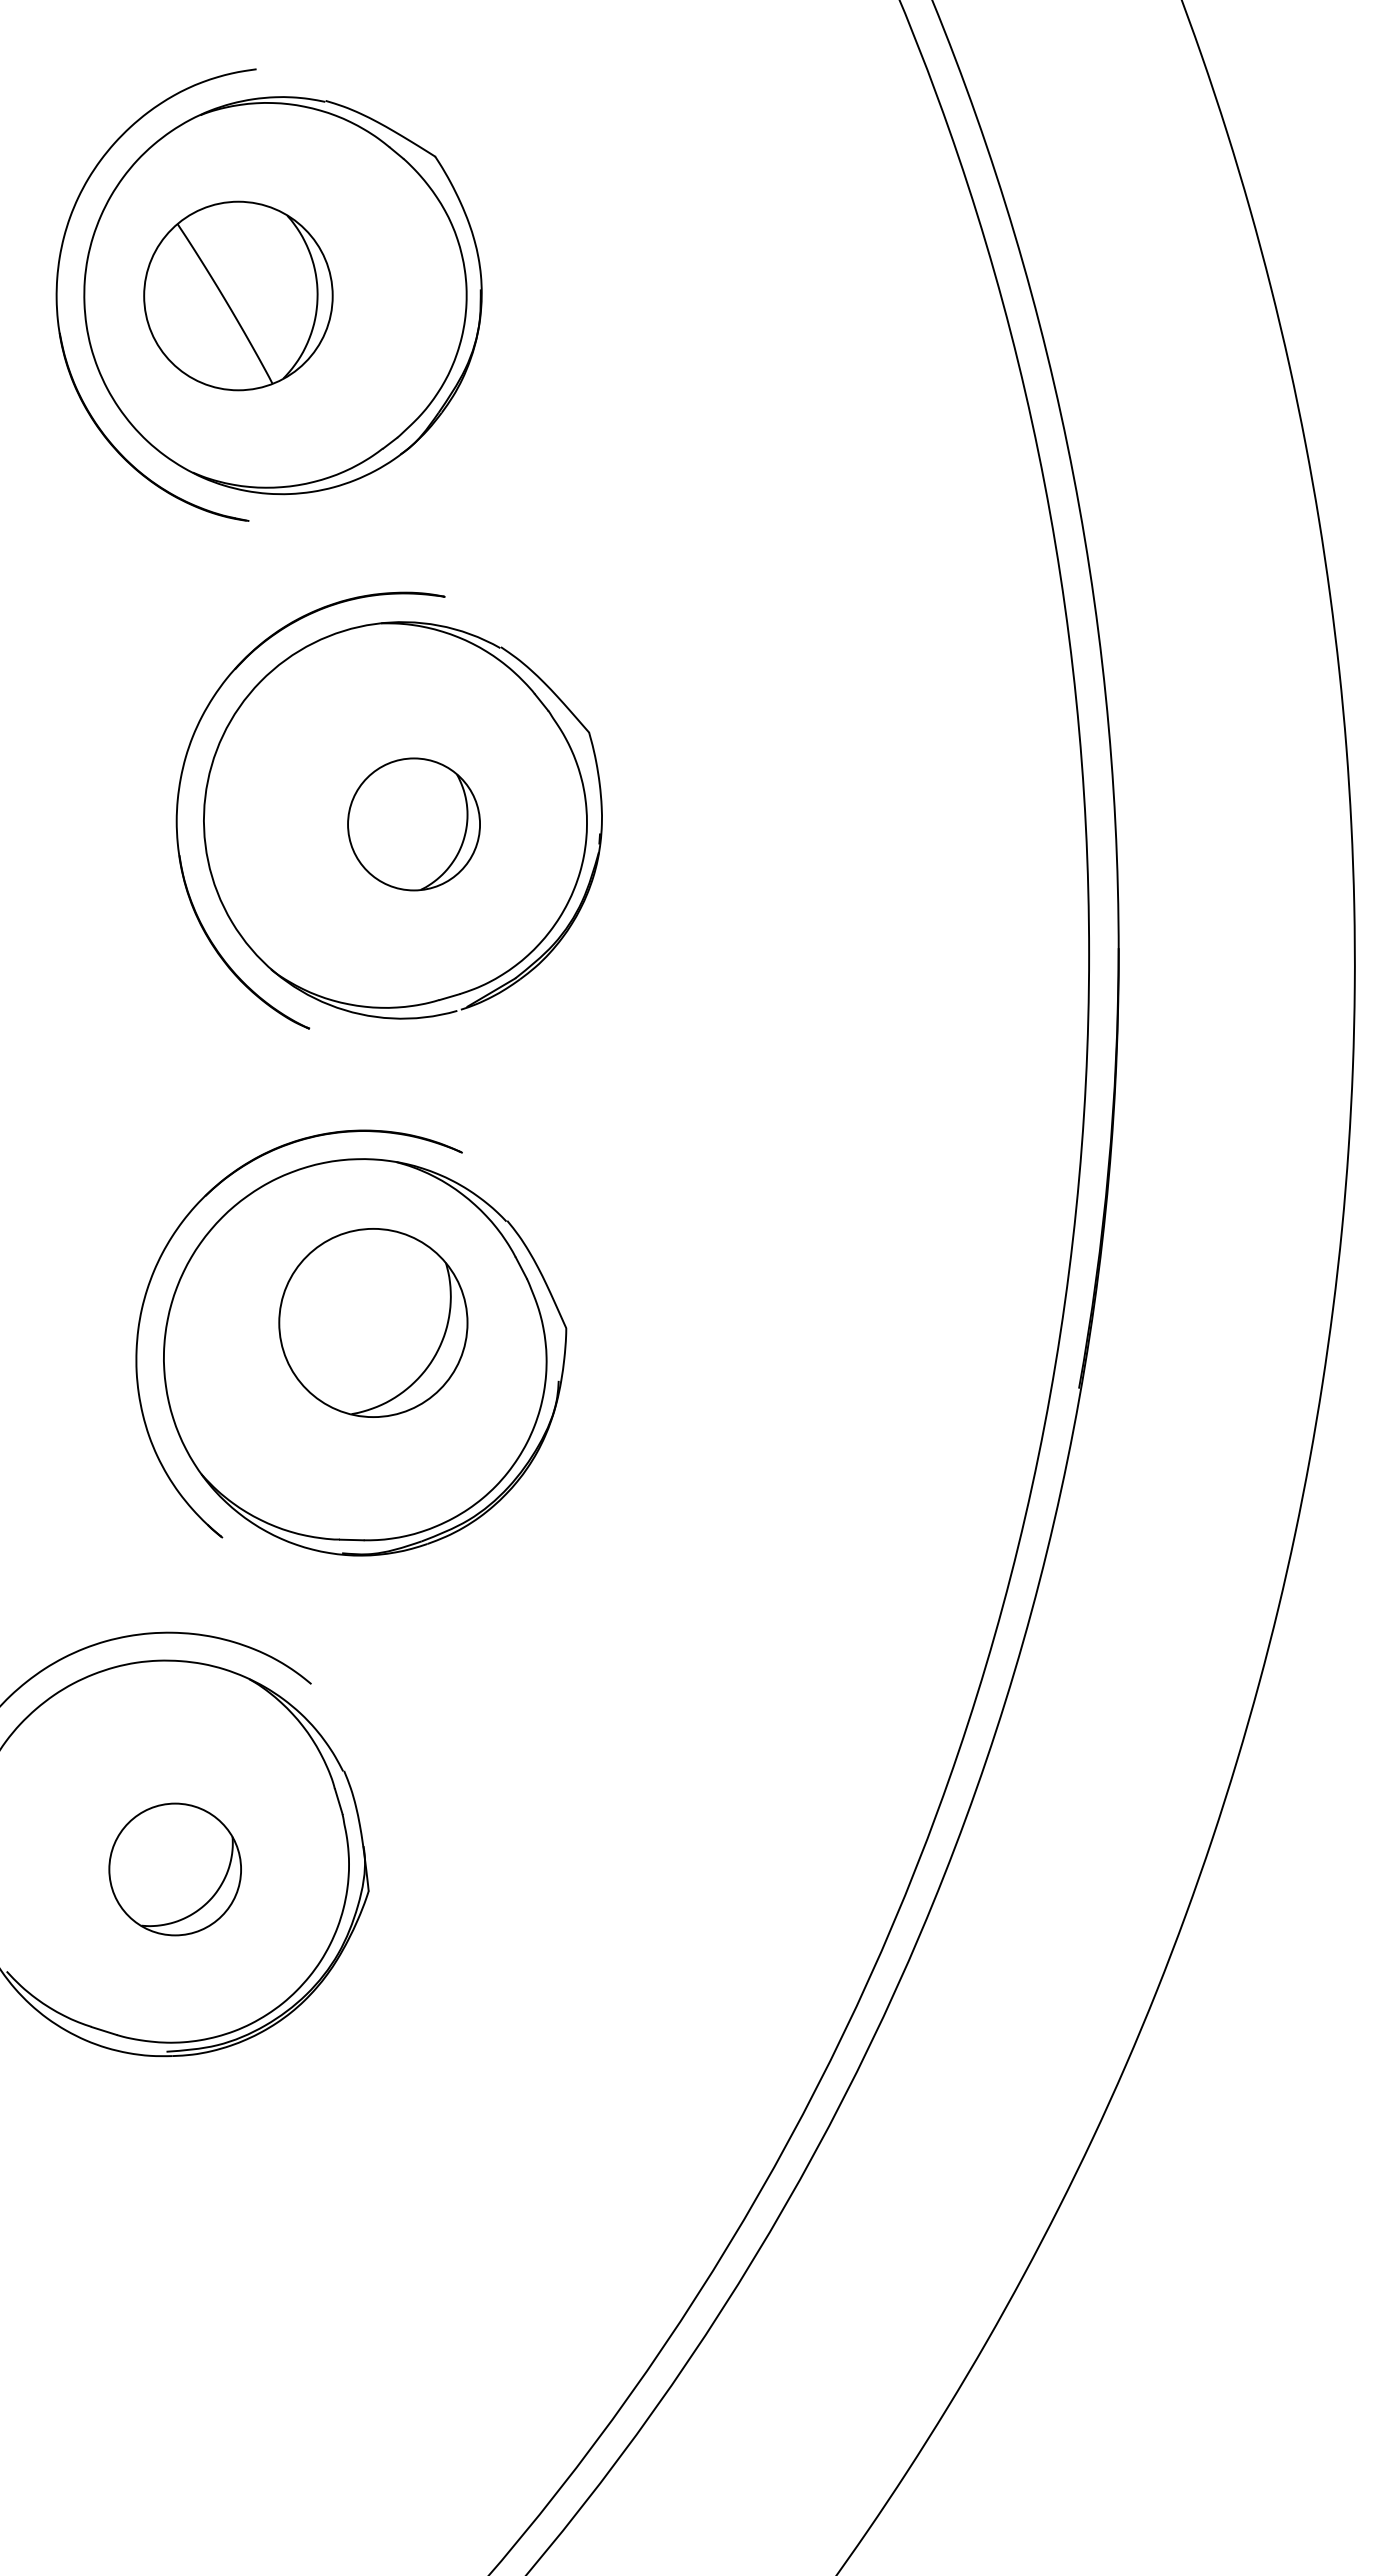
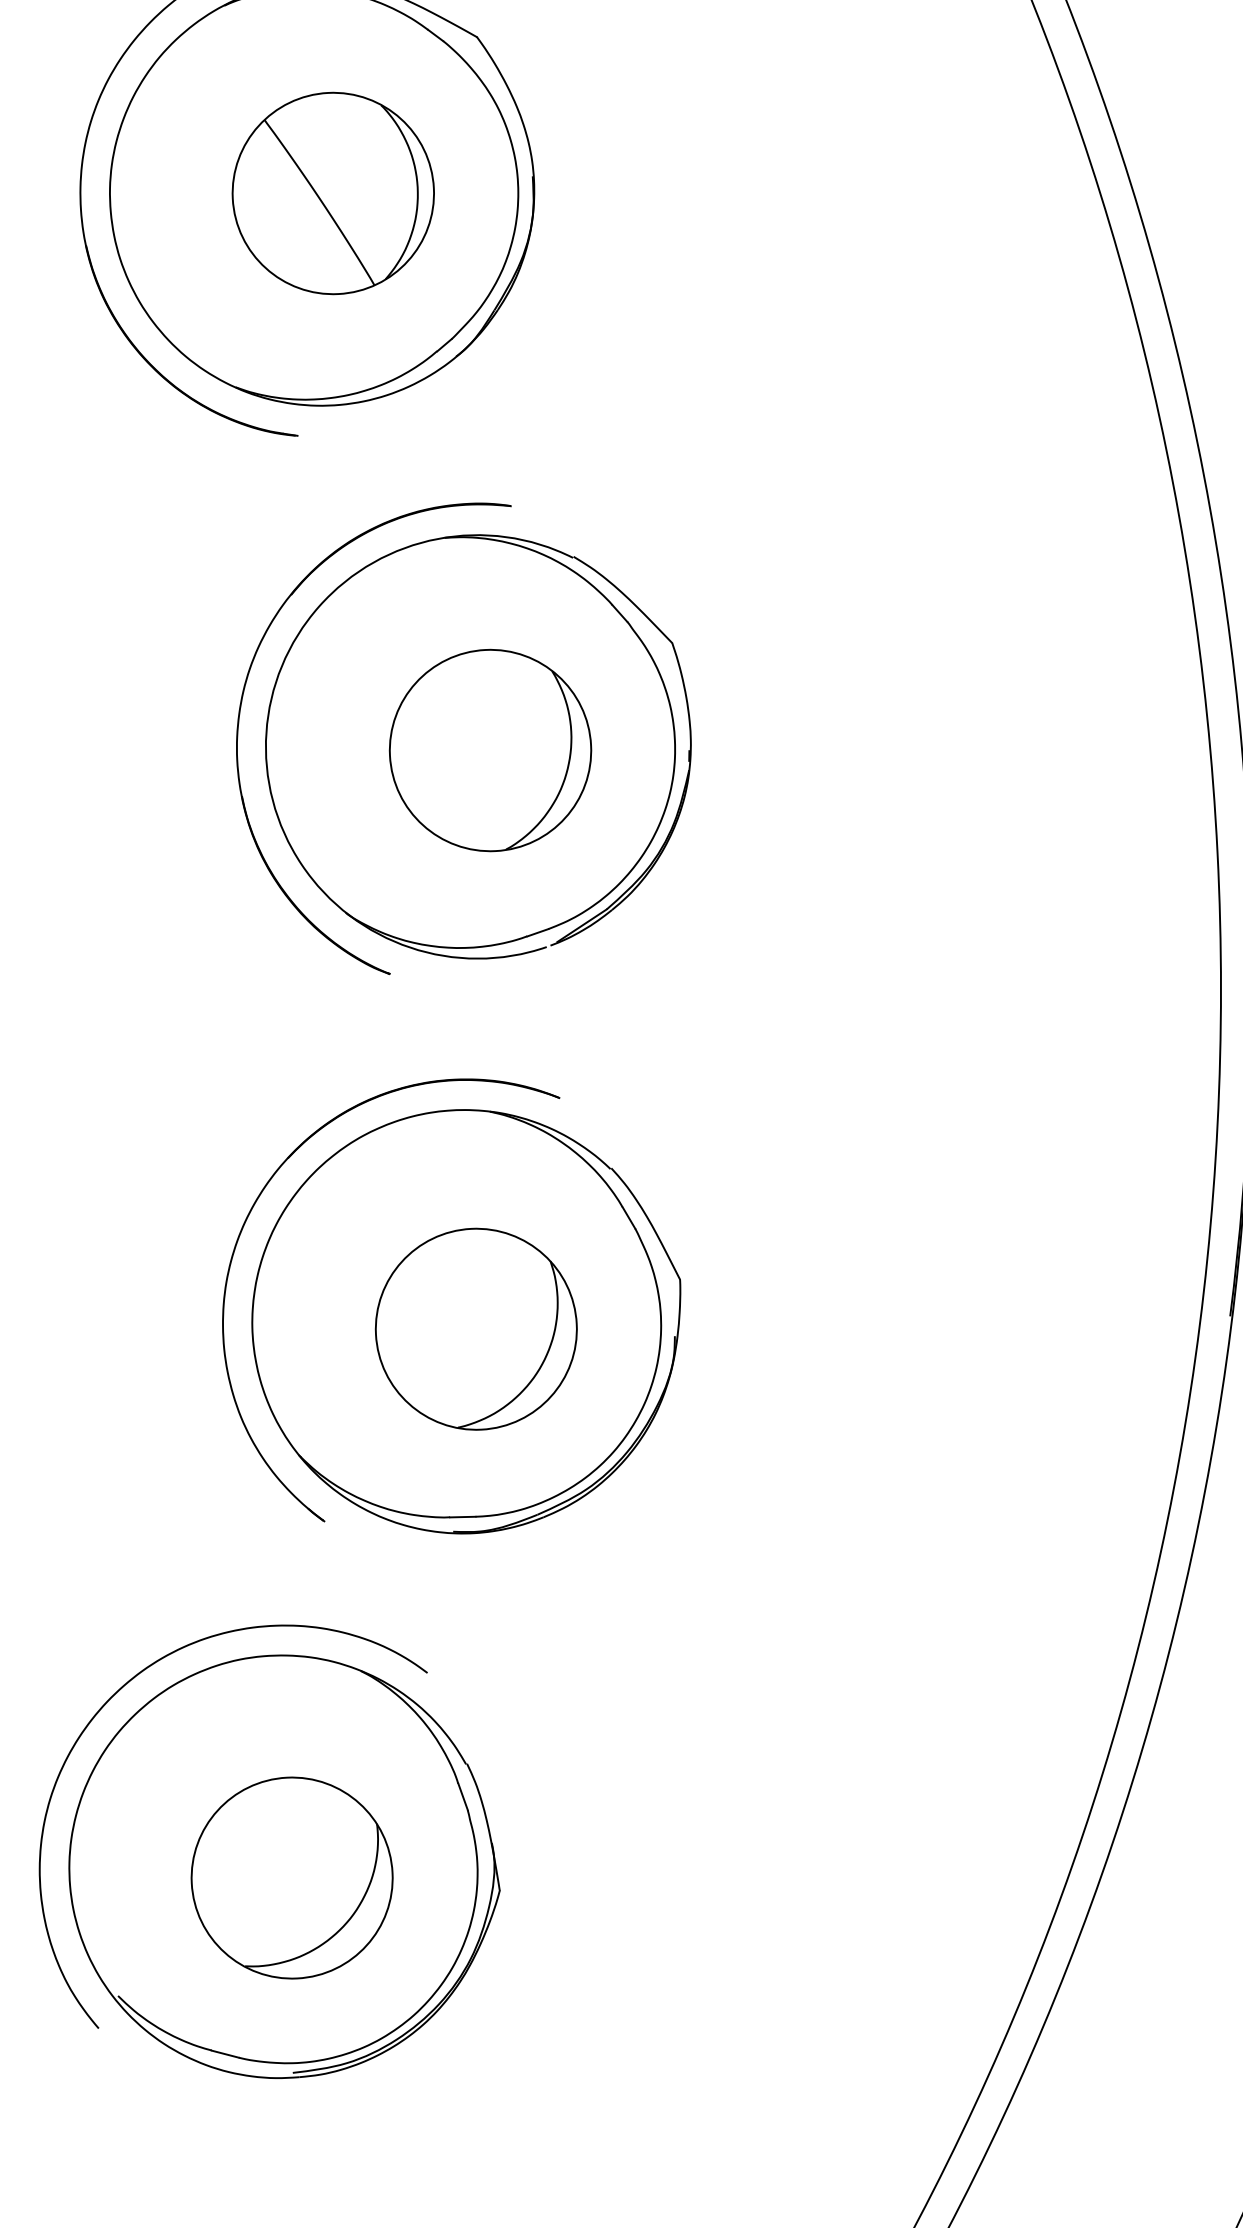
part: (238, 295) -> (333, 192), moved
part: (413, 824) -> (489, 750), size x1.43
part: (373, 1322) -> (476, 1328), moved
part: (175, 1869) -> (292, 1878), size x1.43

